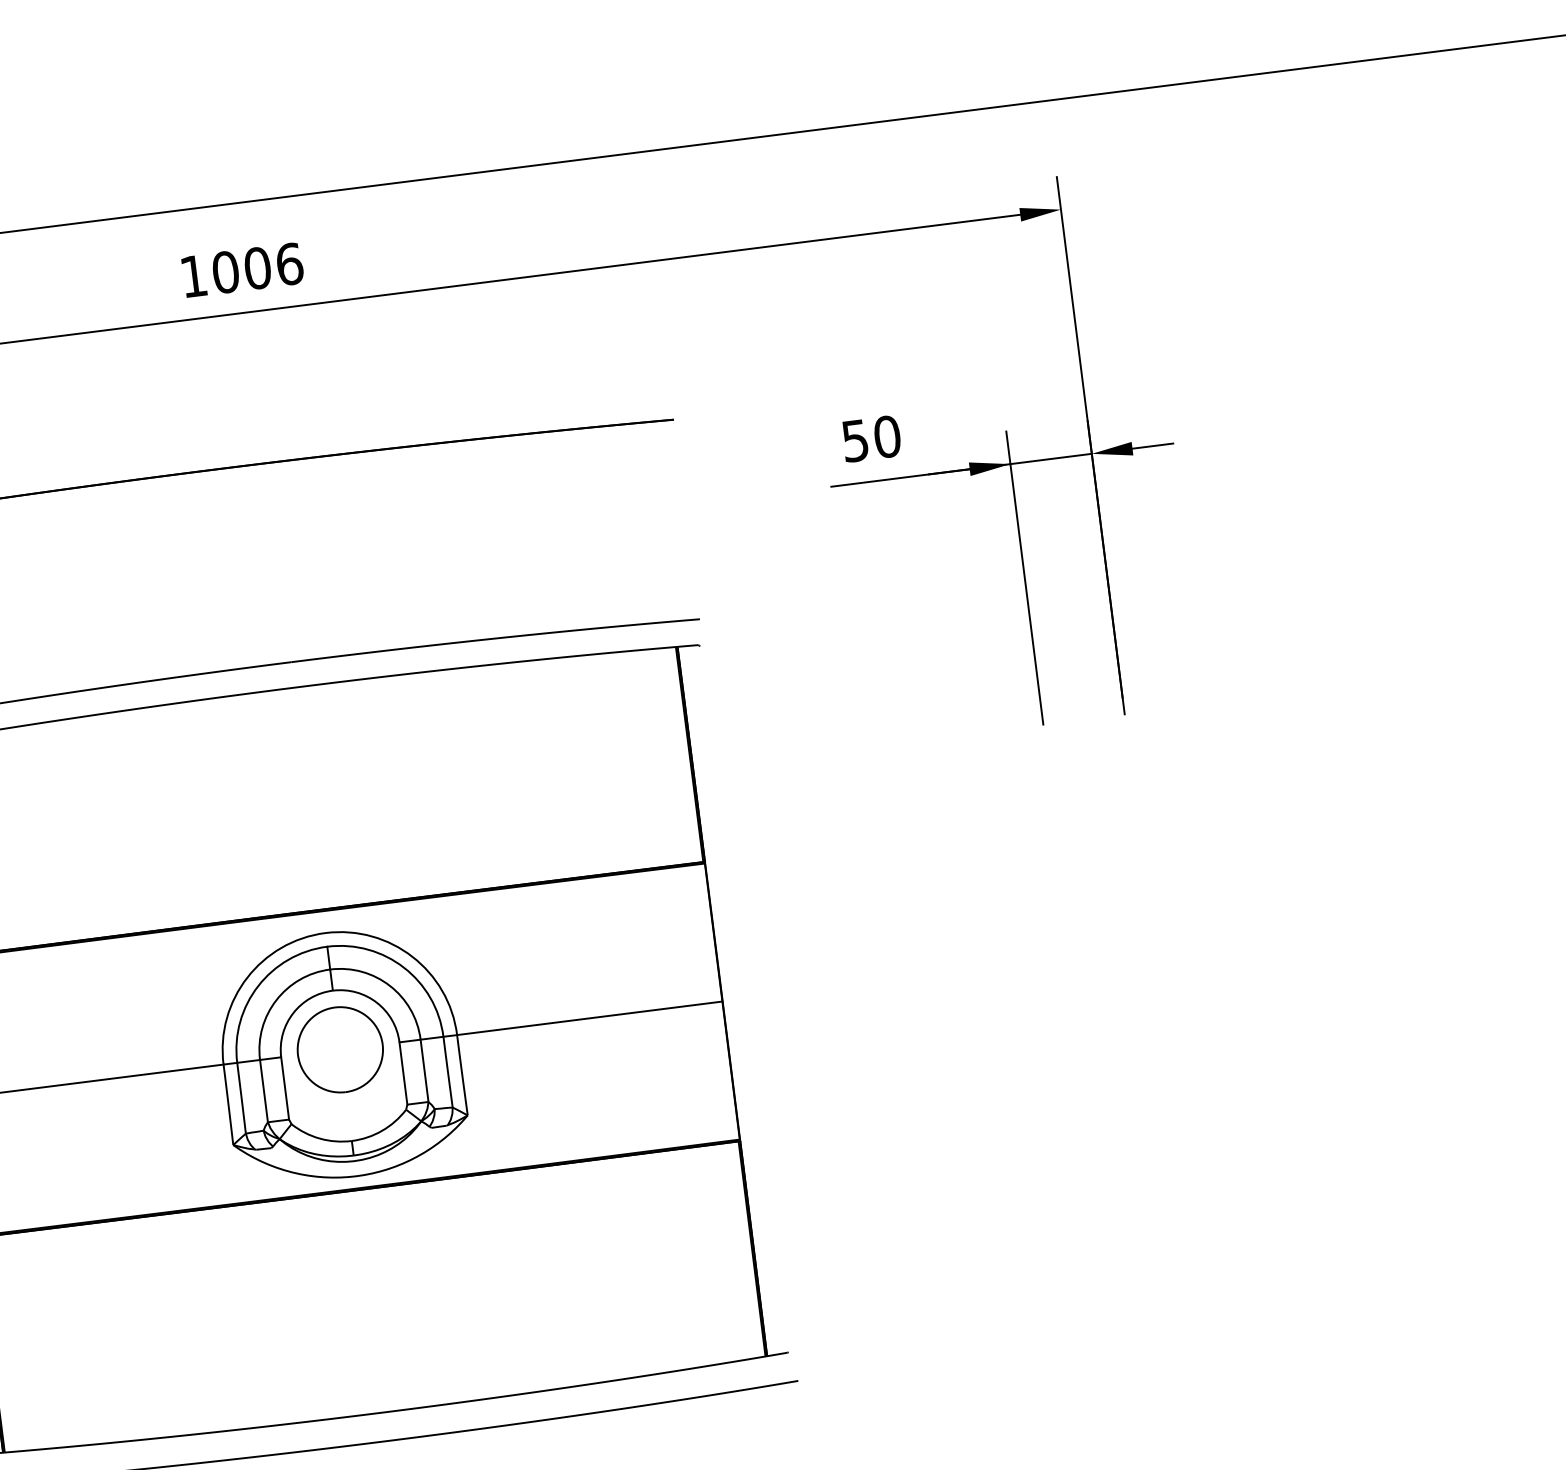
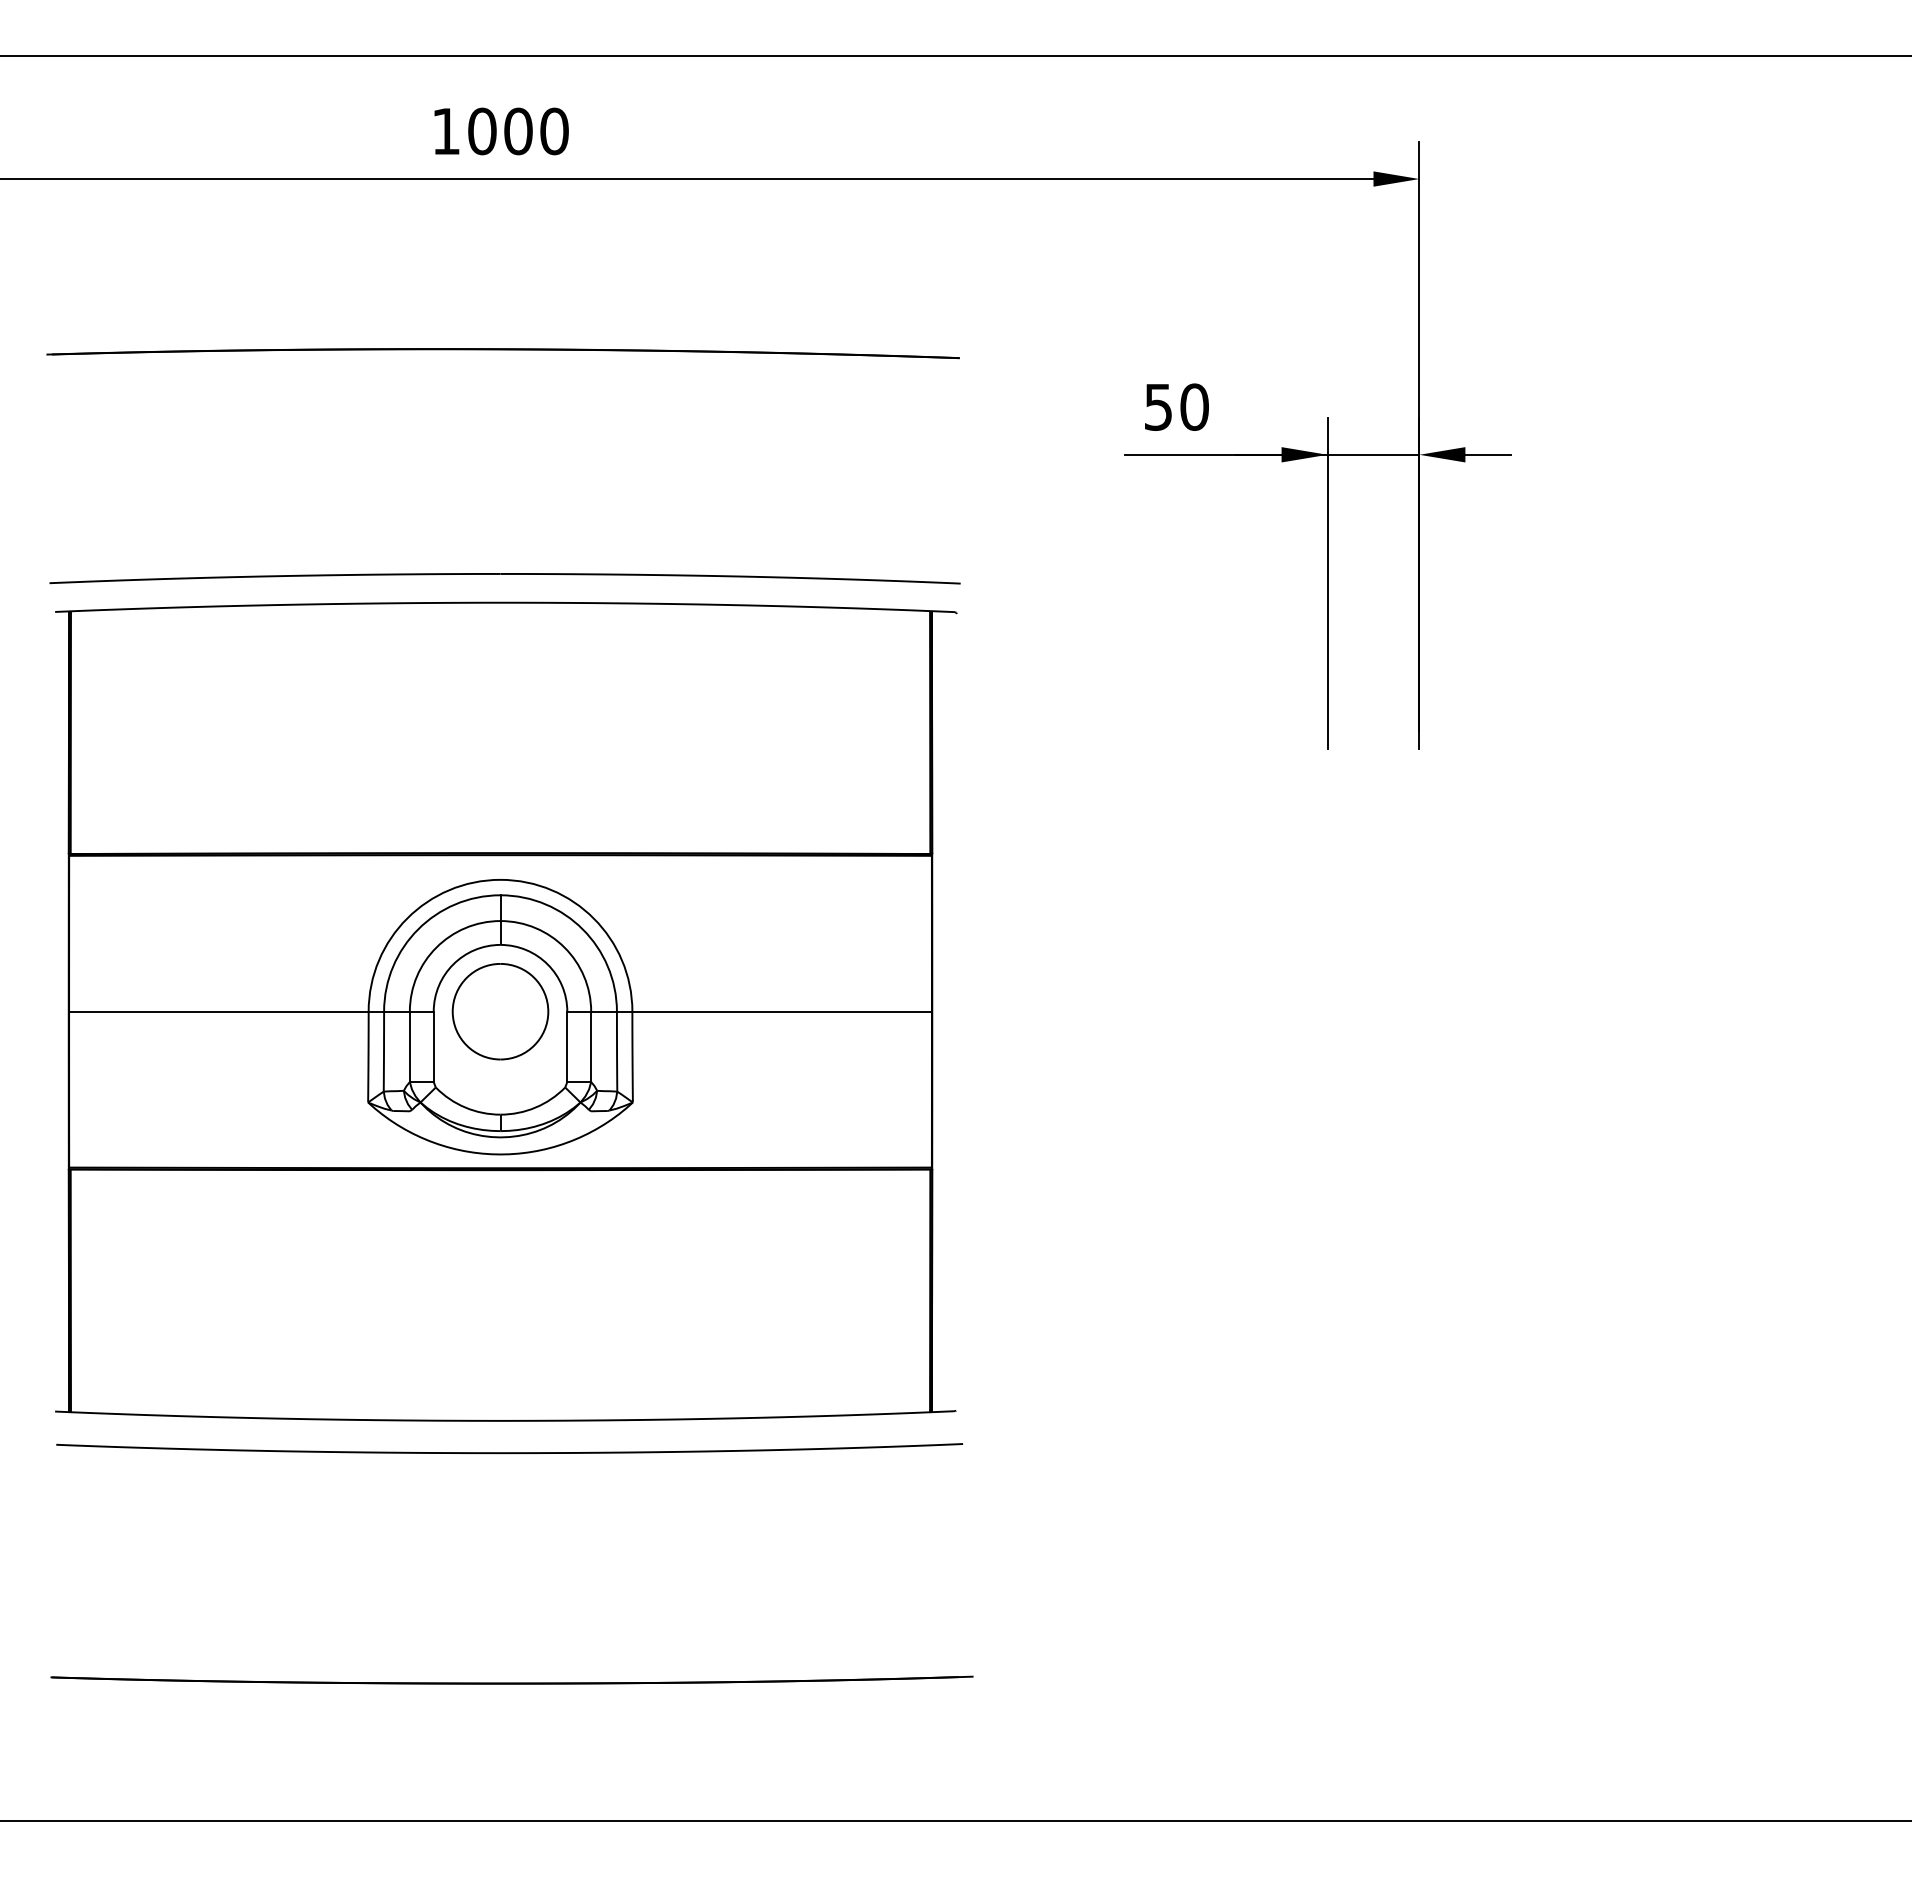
text: (289, 264) -> (554, 131), 1006 -> 1000

